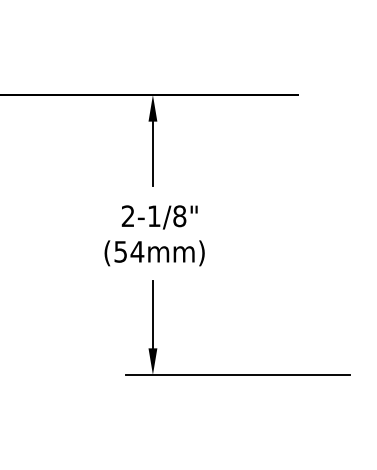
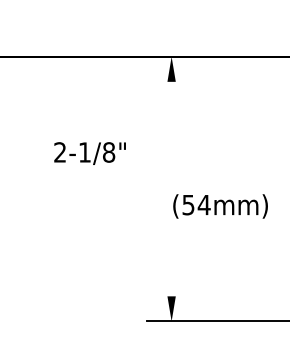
line: (152, 153) -> (171, 112), removed
text: (159, 217) -> (89, 153), moved
text: (154, 253) -> (220, 206), moved
line: (152, 314) -> (171, 264), removed

